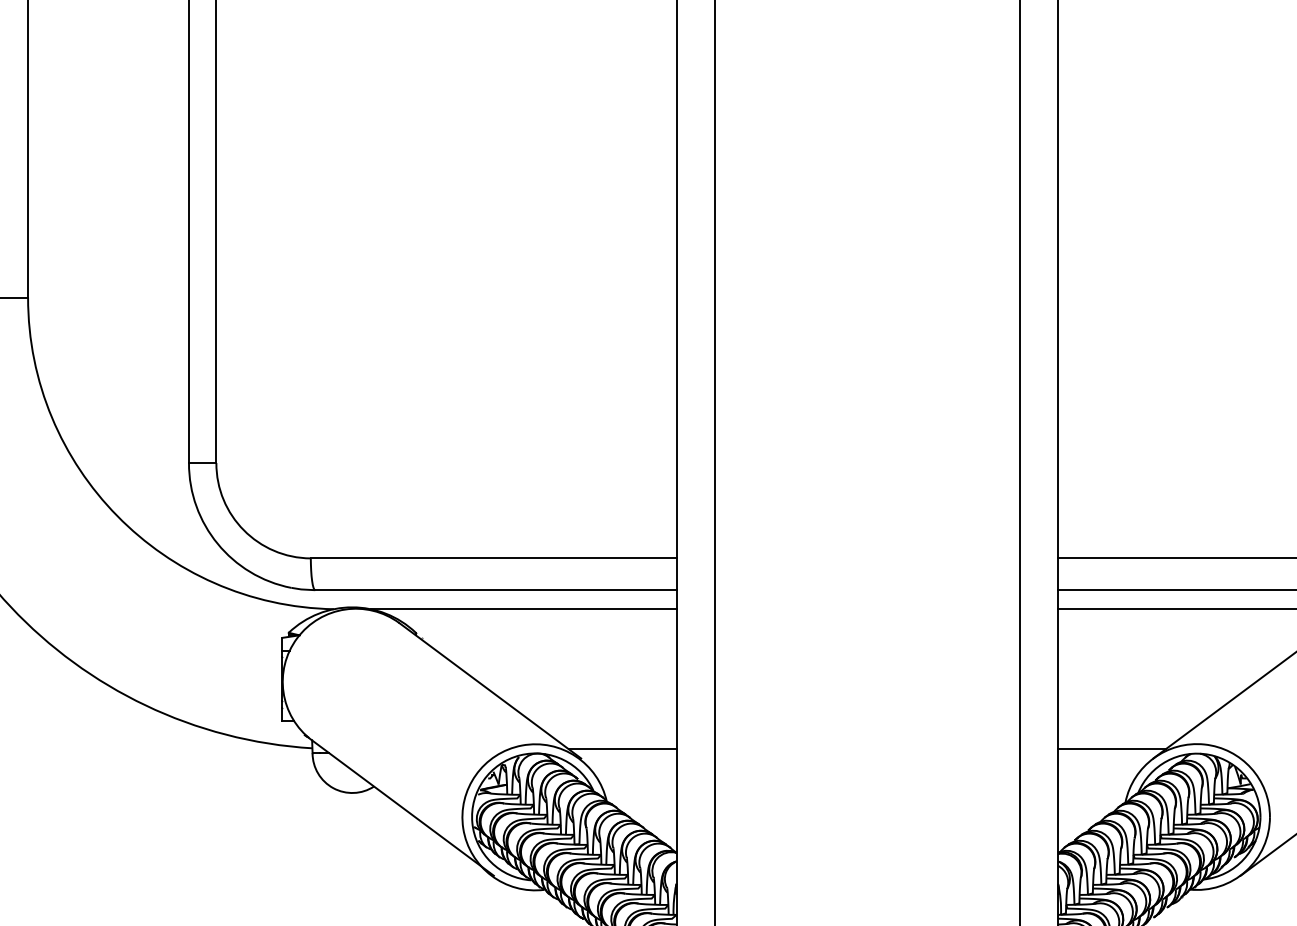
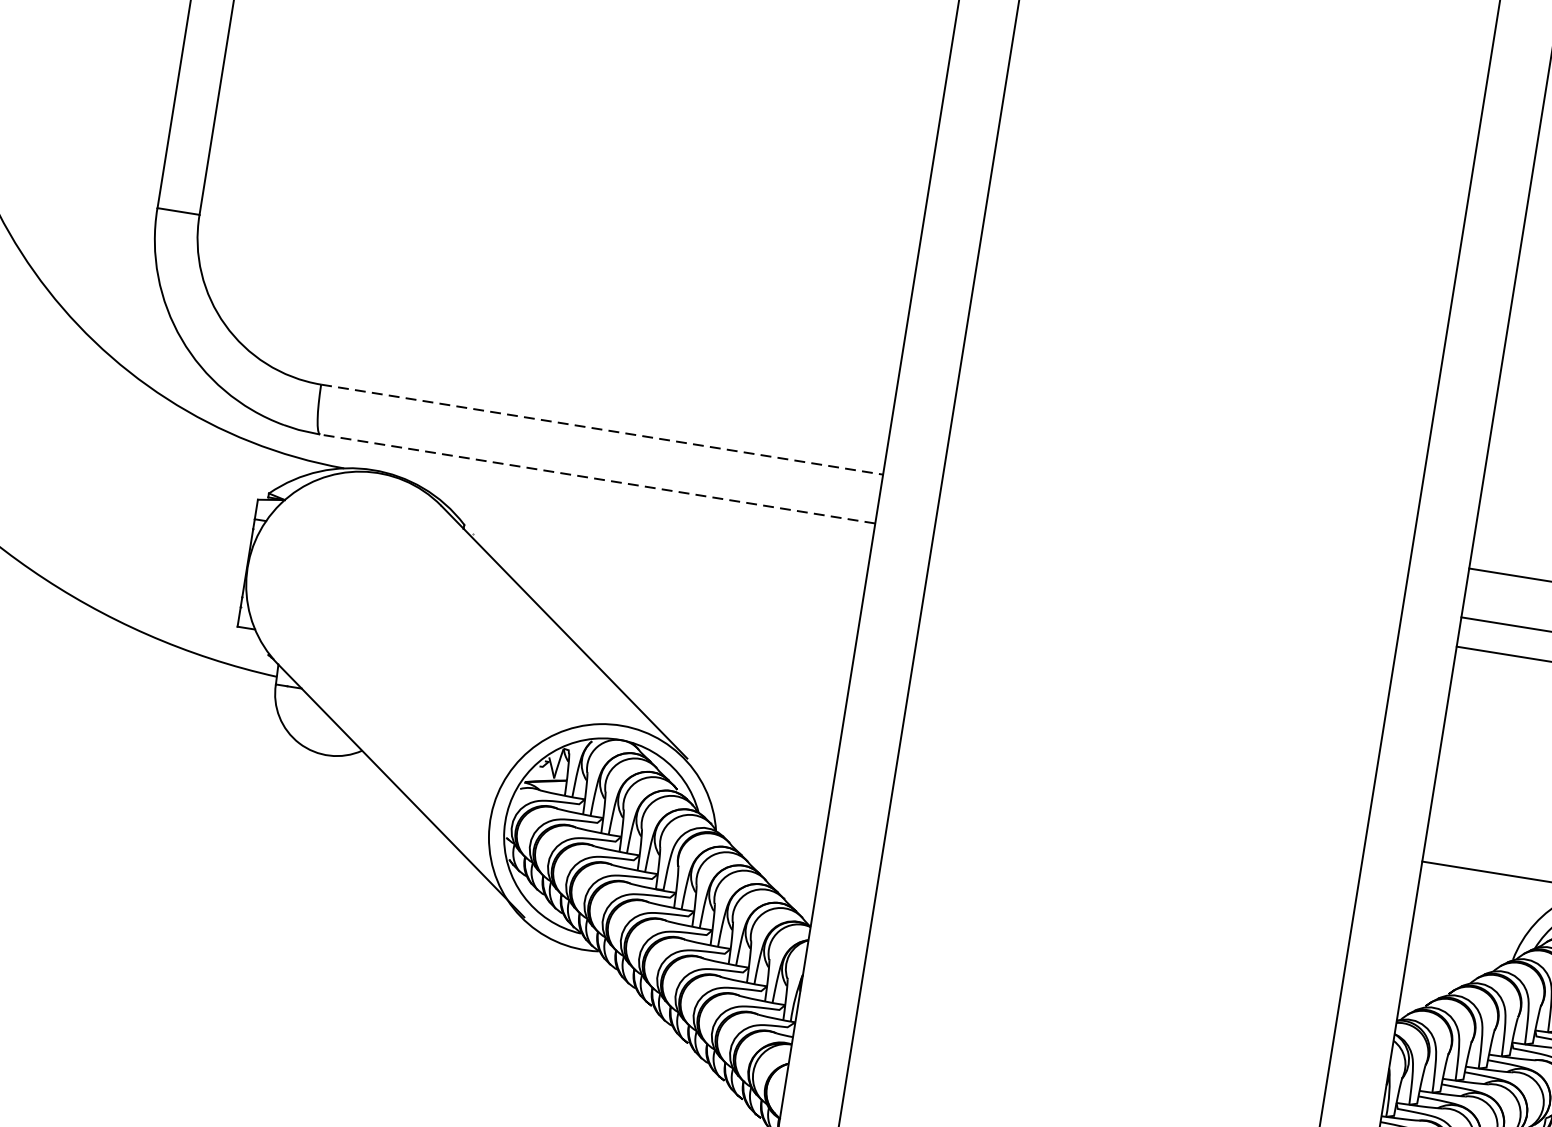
line: (493, 558) -> (601, 429), solid -> dashed
line: (495, 590) -> (597, 479), solid -> dashed
line: (523, 609) -> (635, 515), removed
line: (622, 749) -> (753, 754), removed

